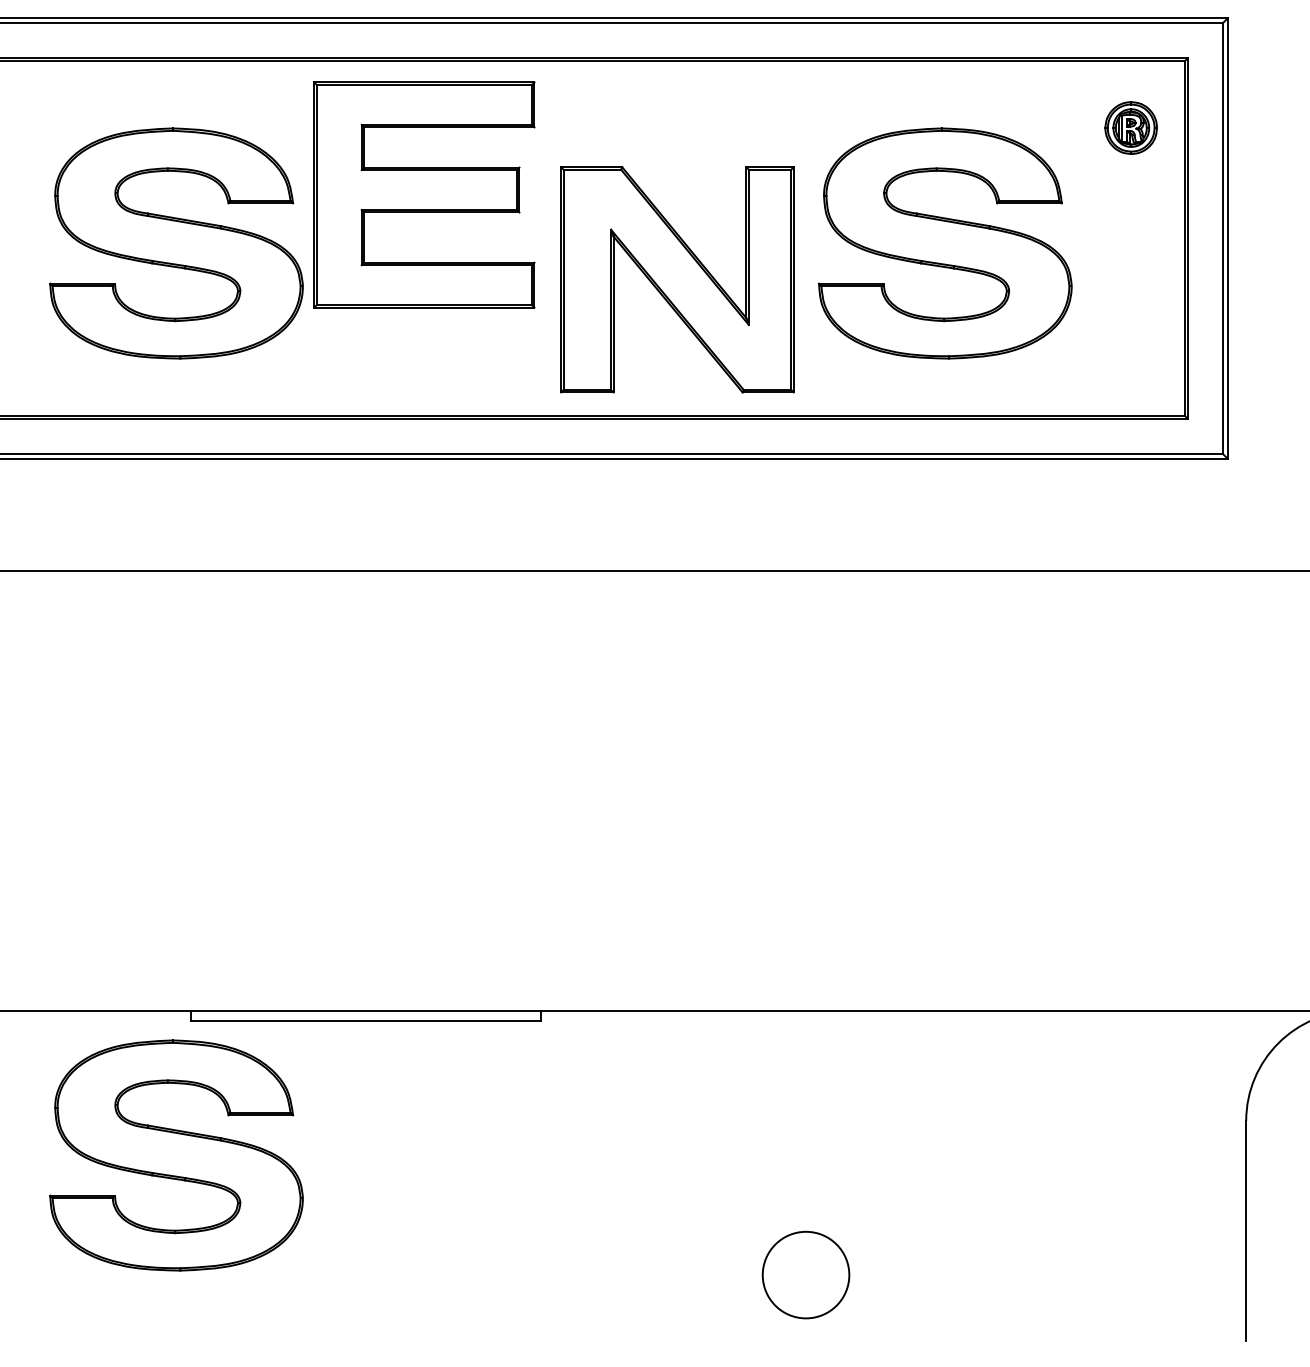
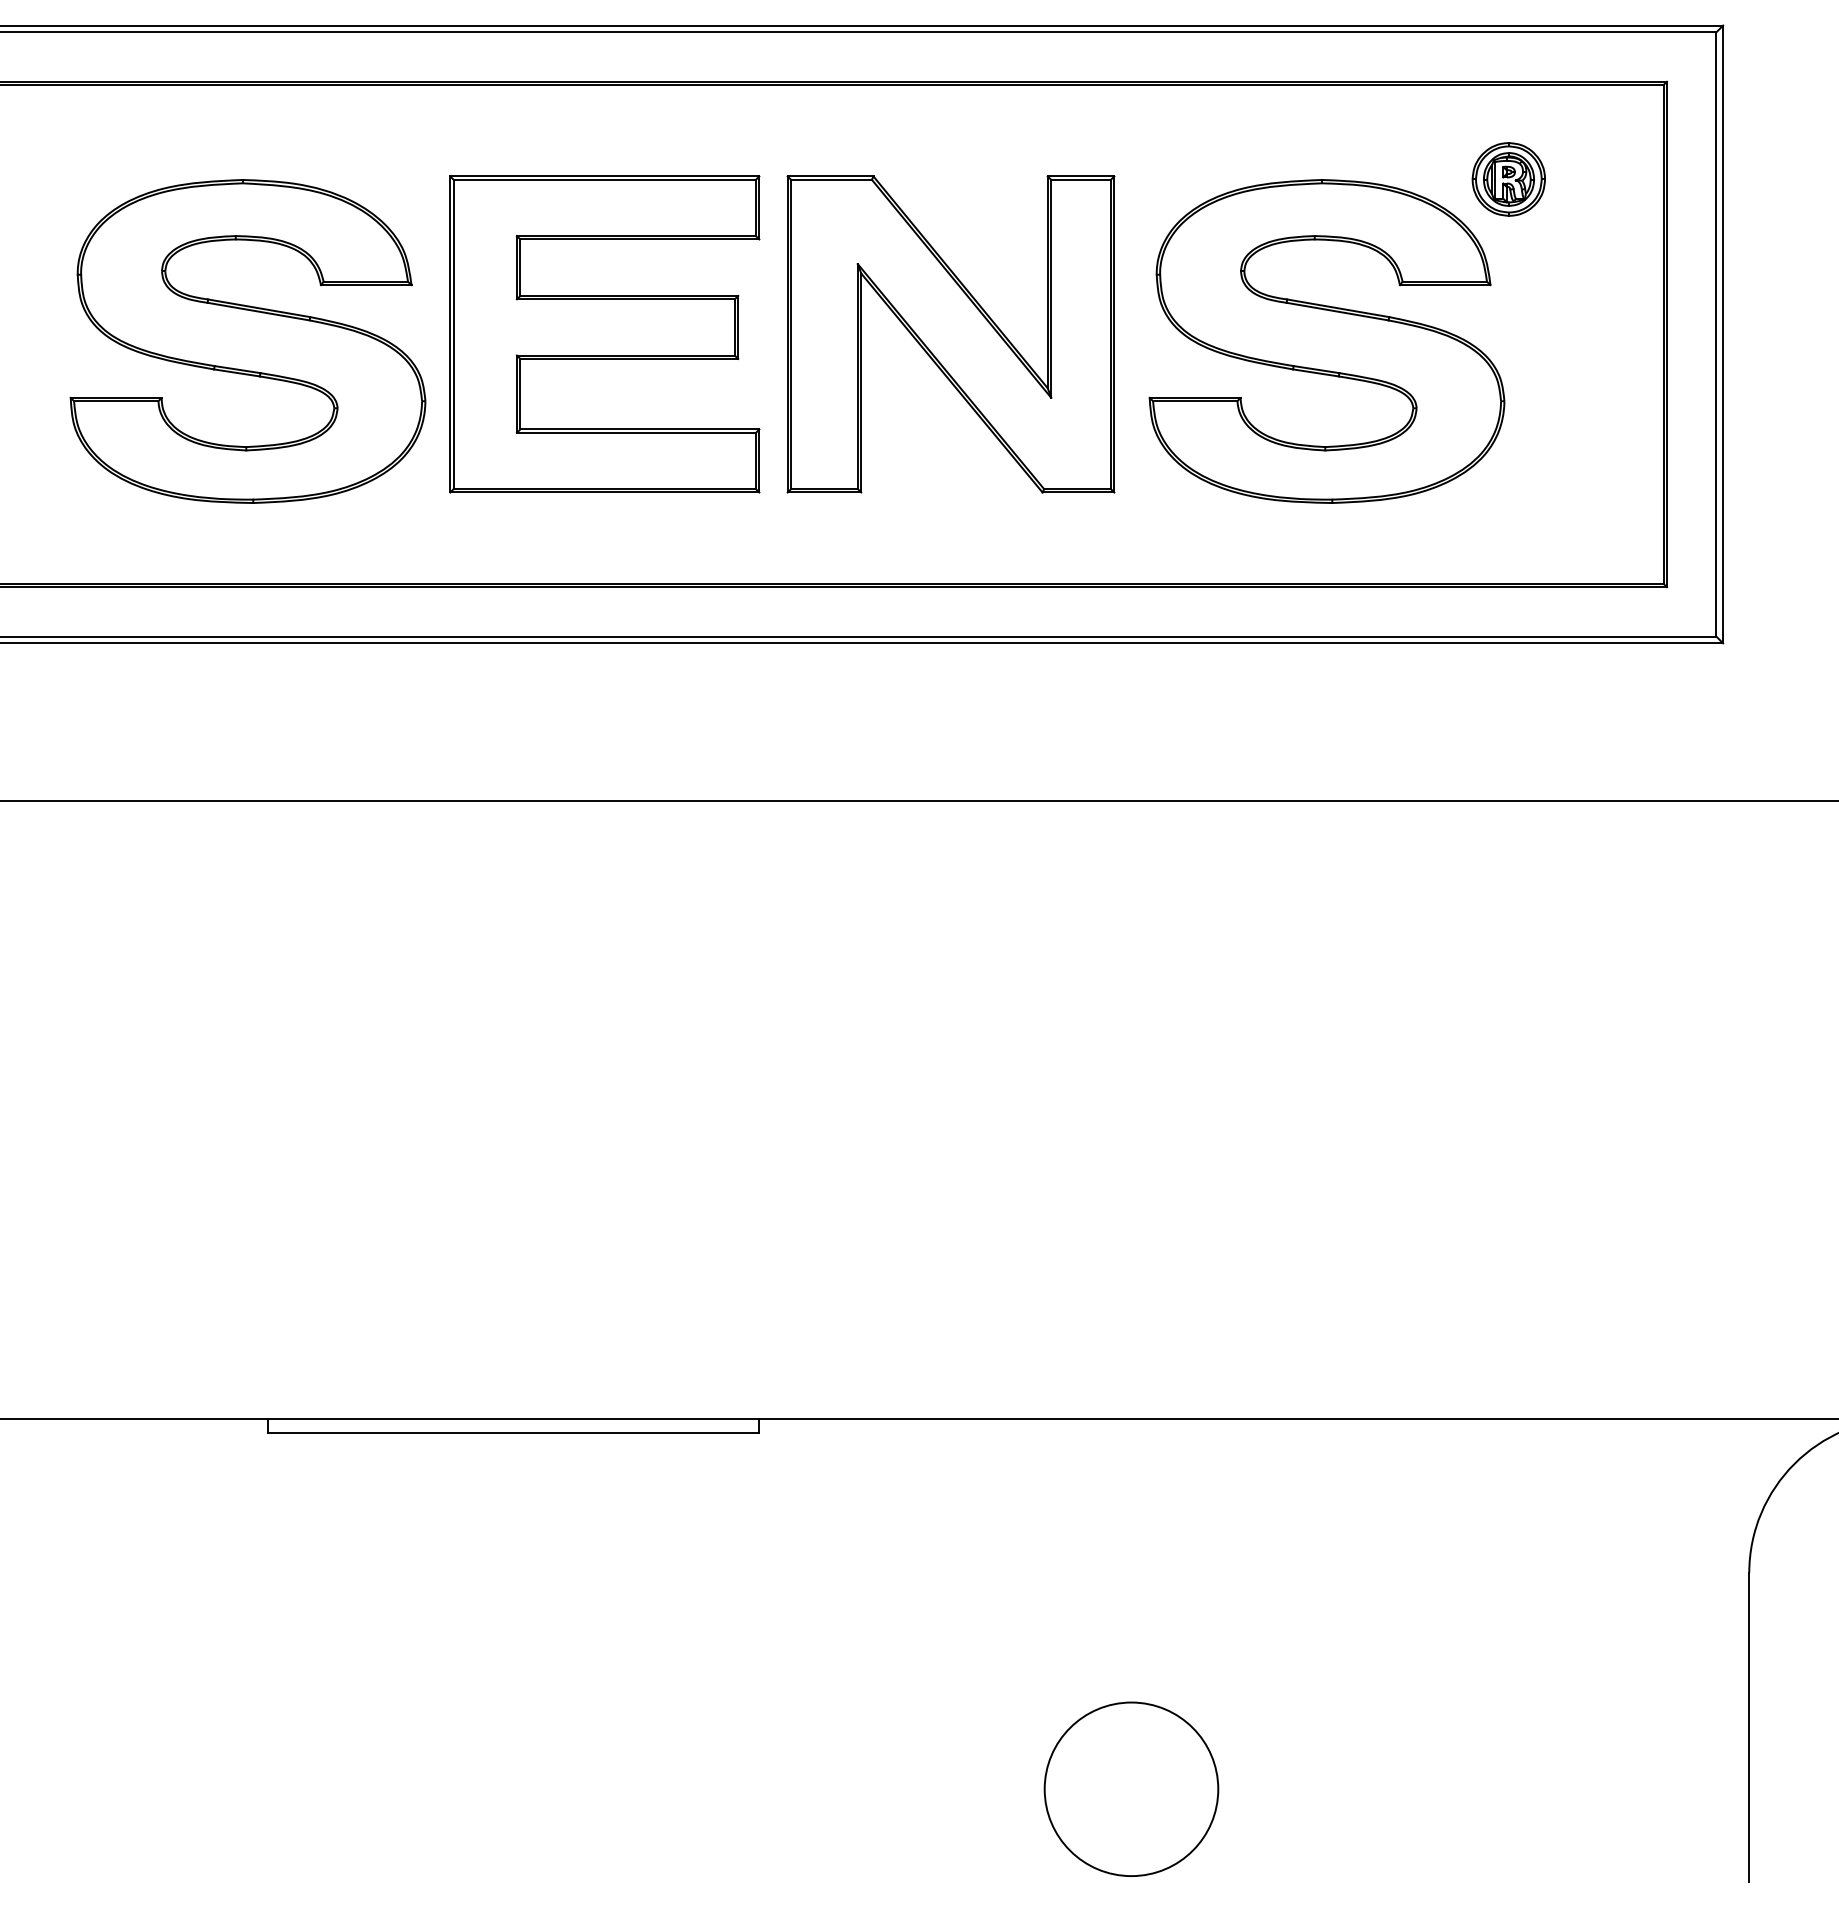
part: (1130, 128) -> (1508, 179), moved
part: (424, 195) -> (604, 334), moved
part: (677, 279) -> (950, 334), moved
part: (176, 1155) -> (247, 1621), removed
circle: (806, 1275) -> (1131, 1789), size x1.43

